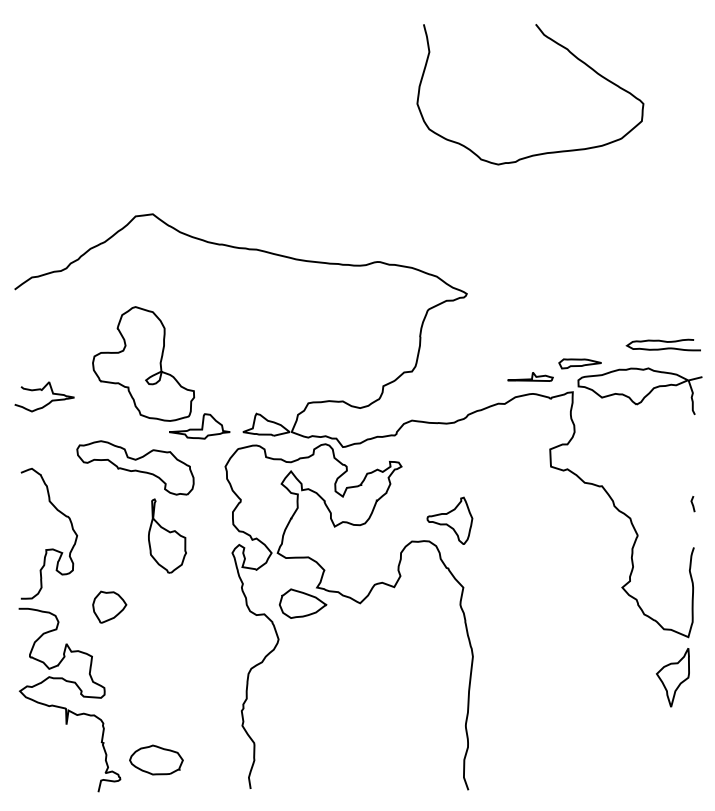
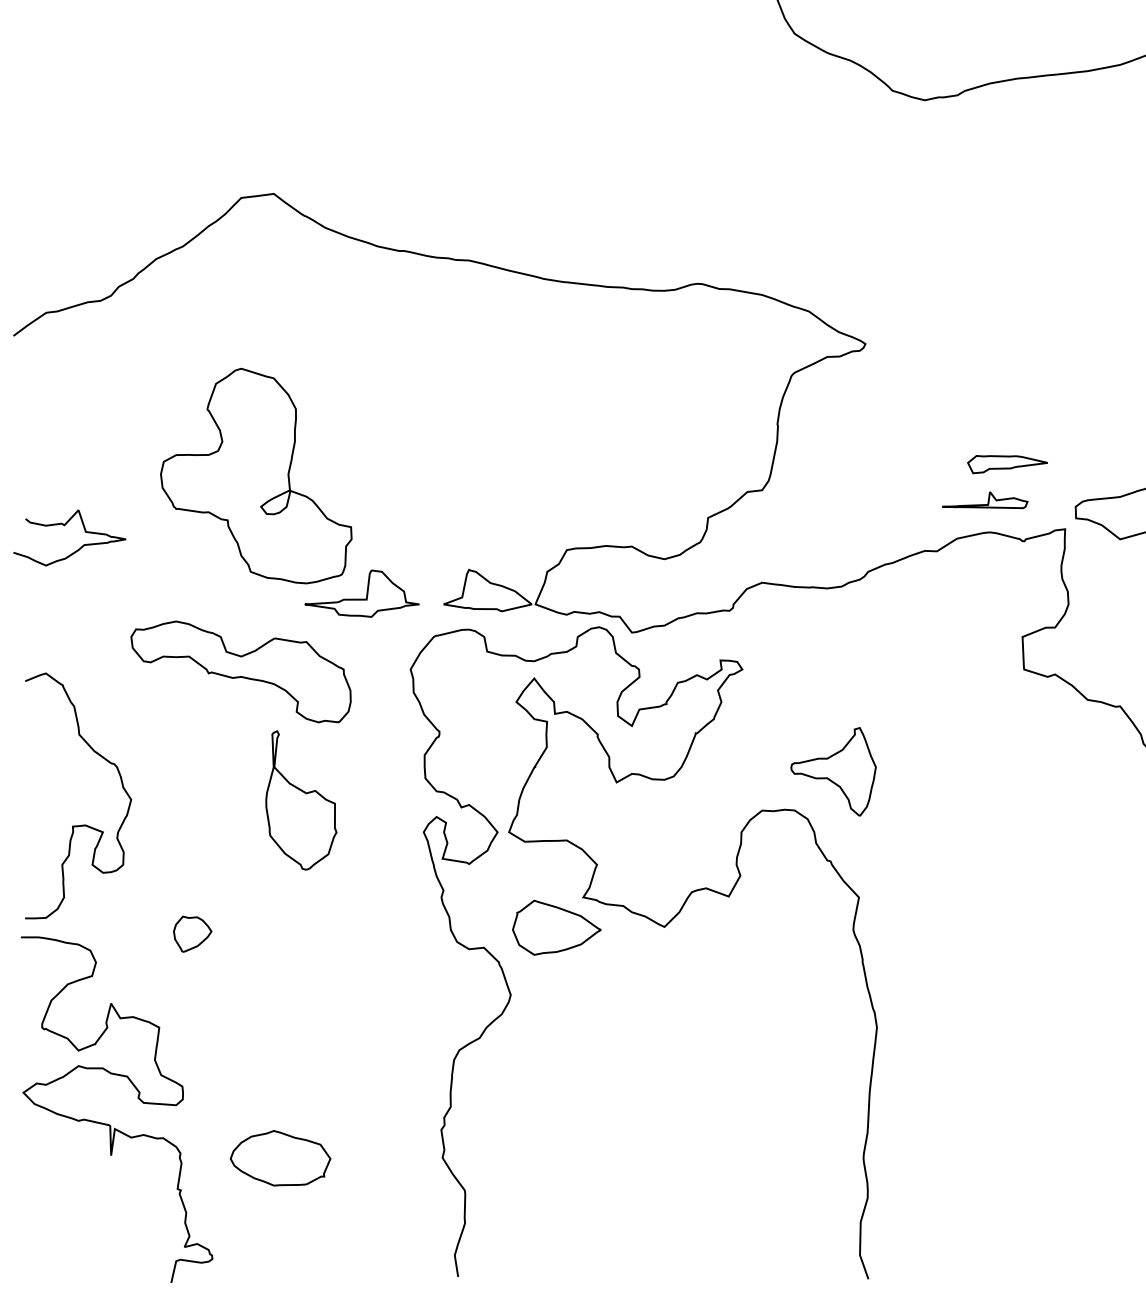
part: (579, 363) -> (1006, 463), moved
part: (109, 606) -> (192, 933), size x0.6
part: (156, 759) -> (280, 1157), moved

